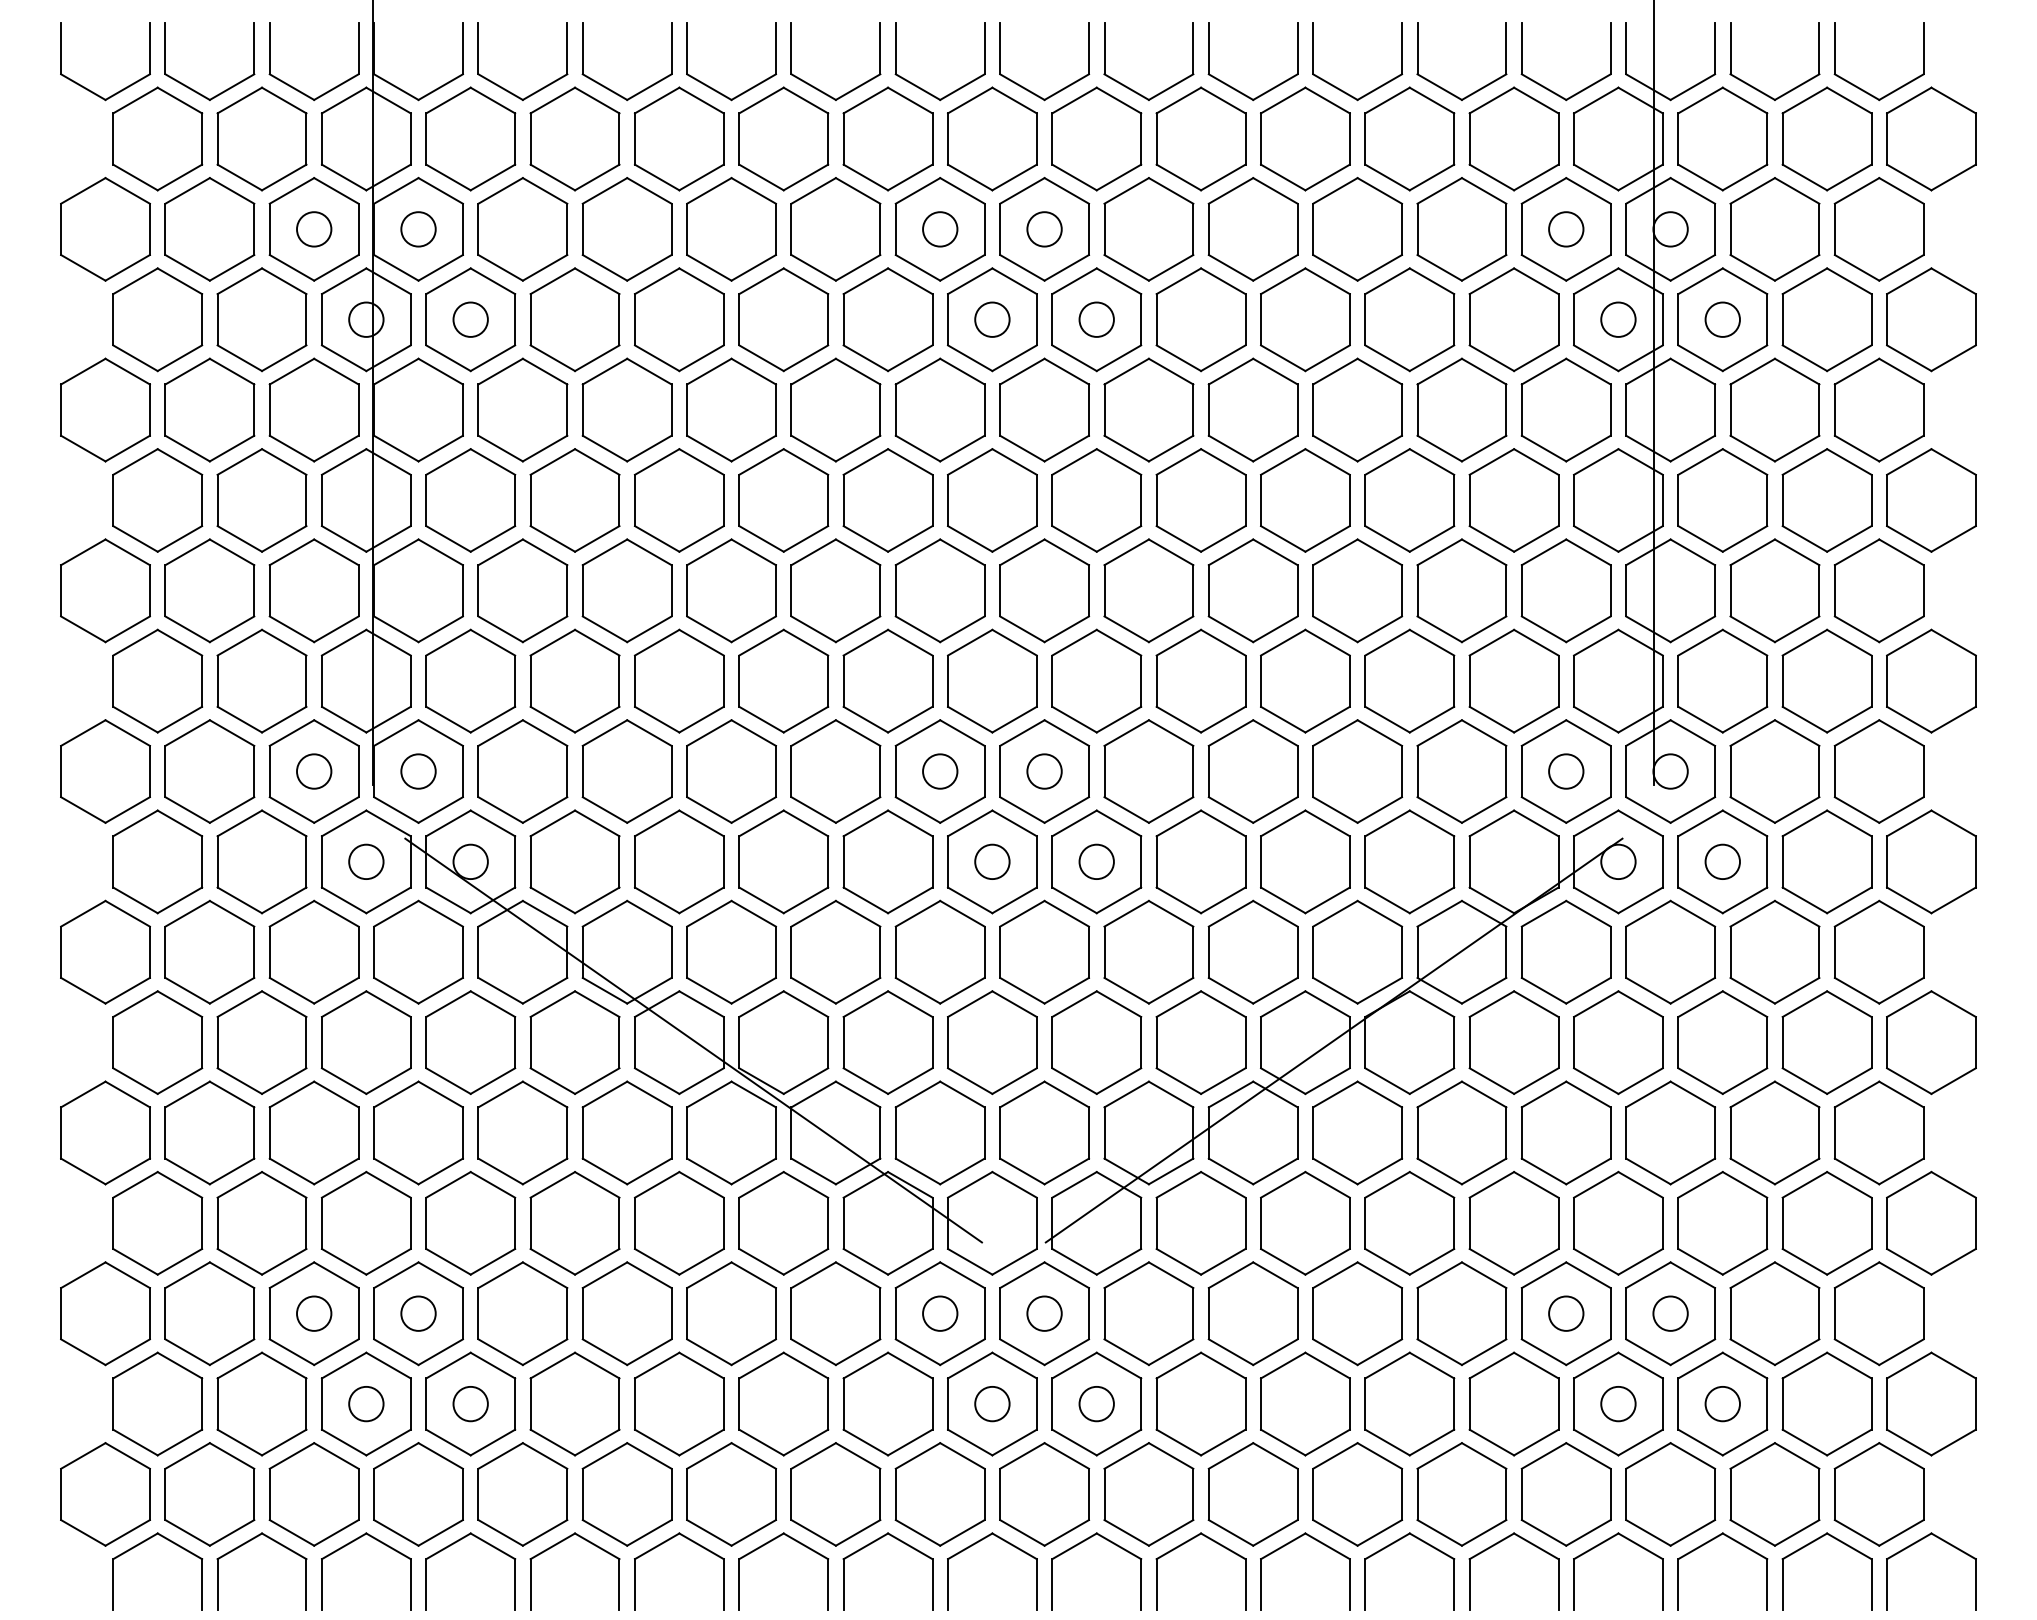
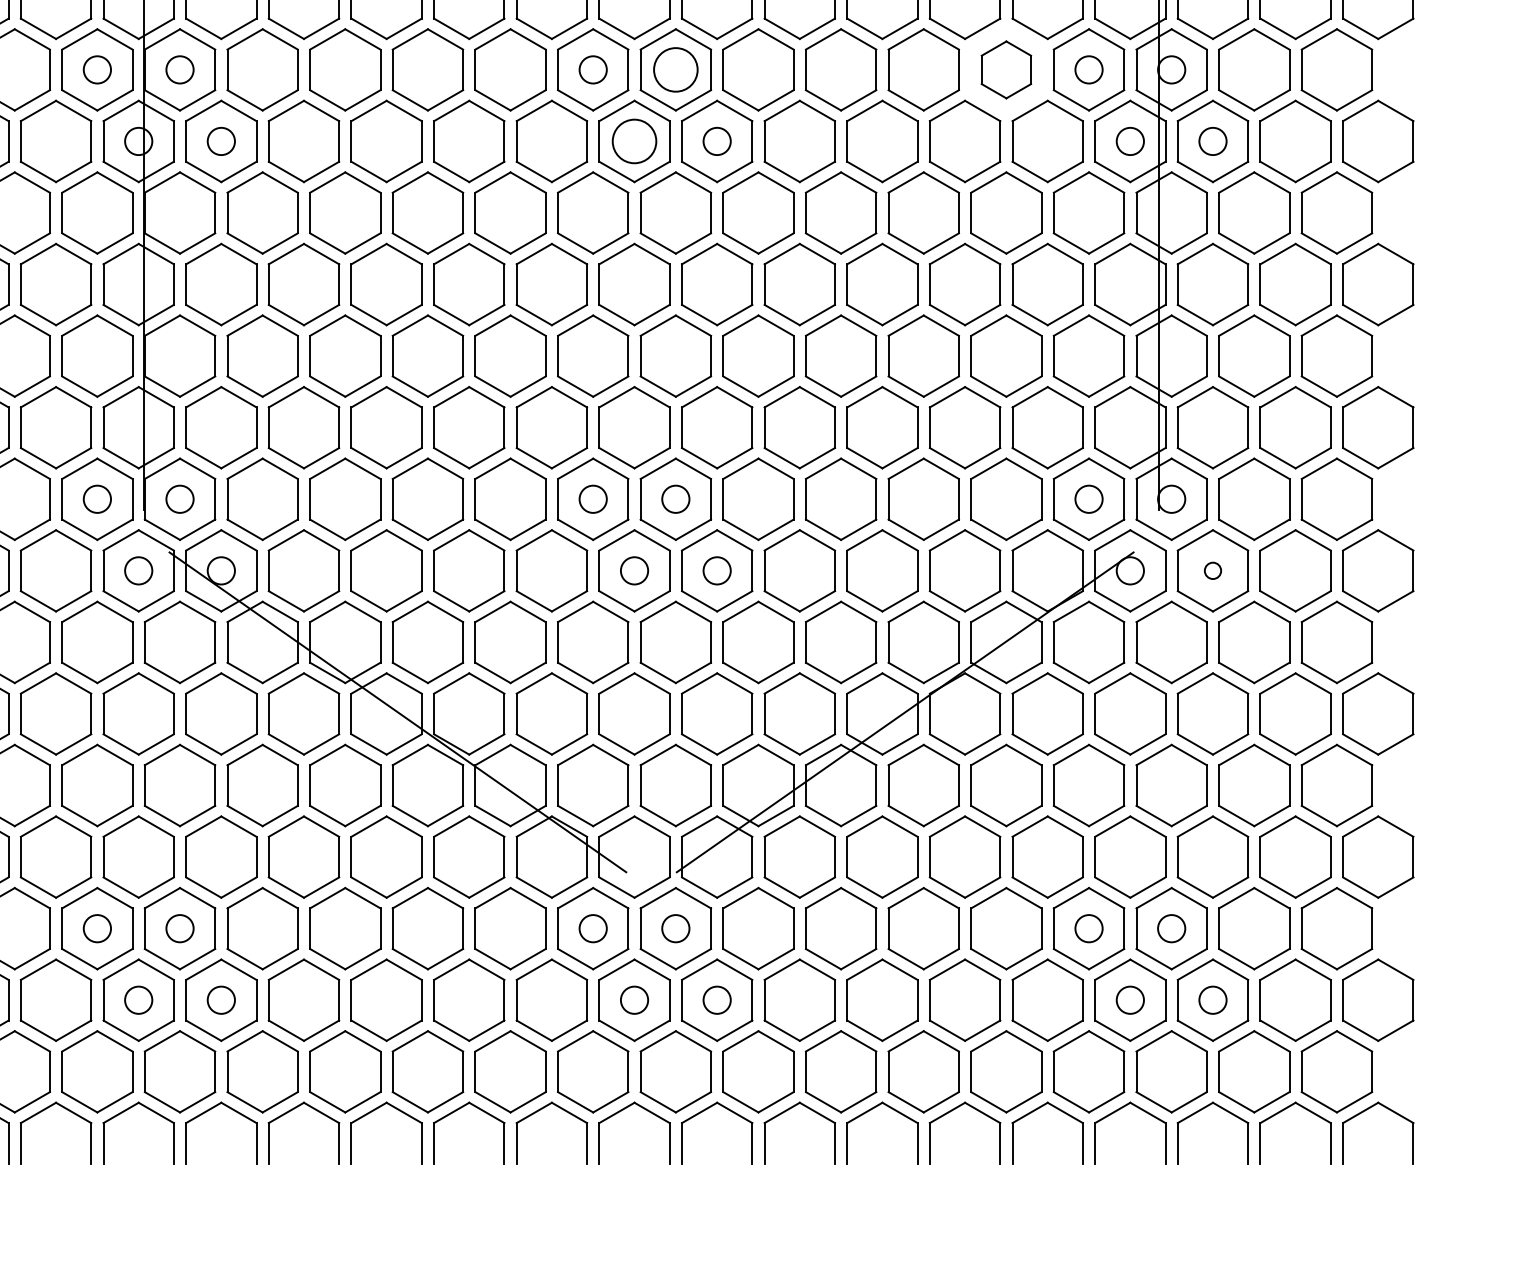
circle: (1044, 229) -> (675, 69), size x1.6
part: (1461, 229) -> (1006, 69), size x0.7
circle: (992, 319) -> (634, 141), size x1.6
circle: (1722, 861) -> (1212, 570), size x0.6

